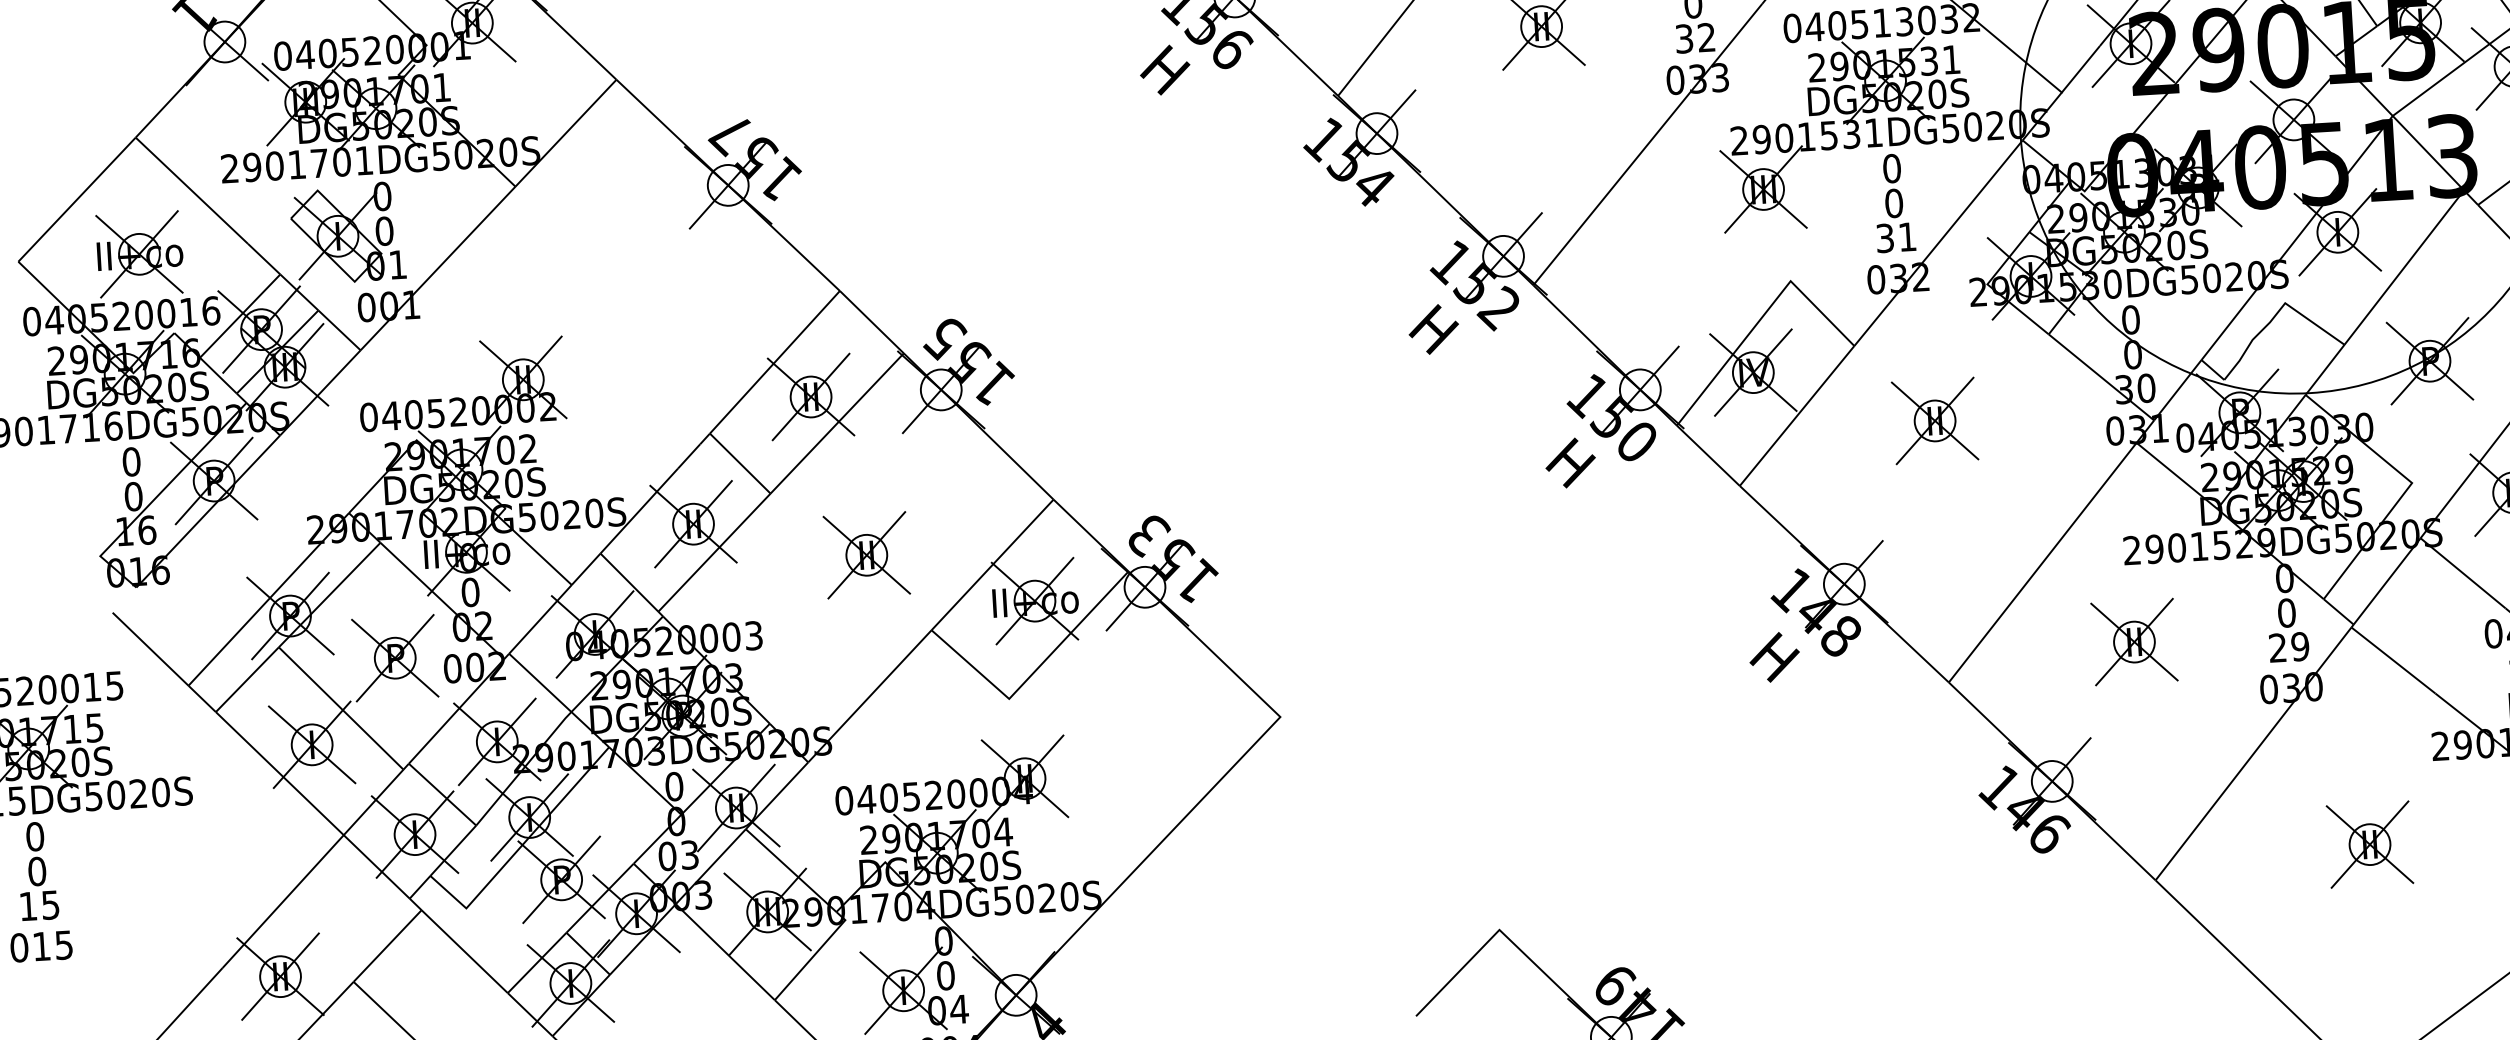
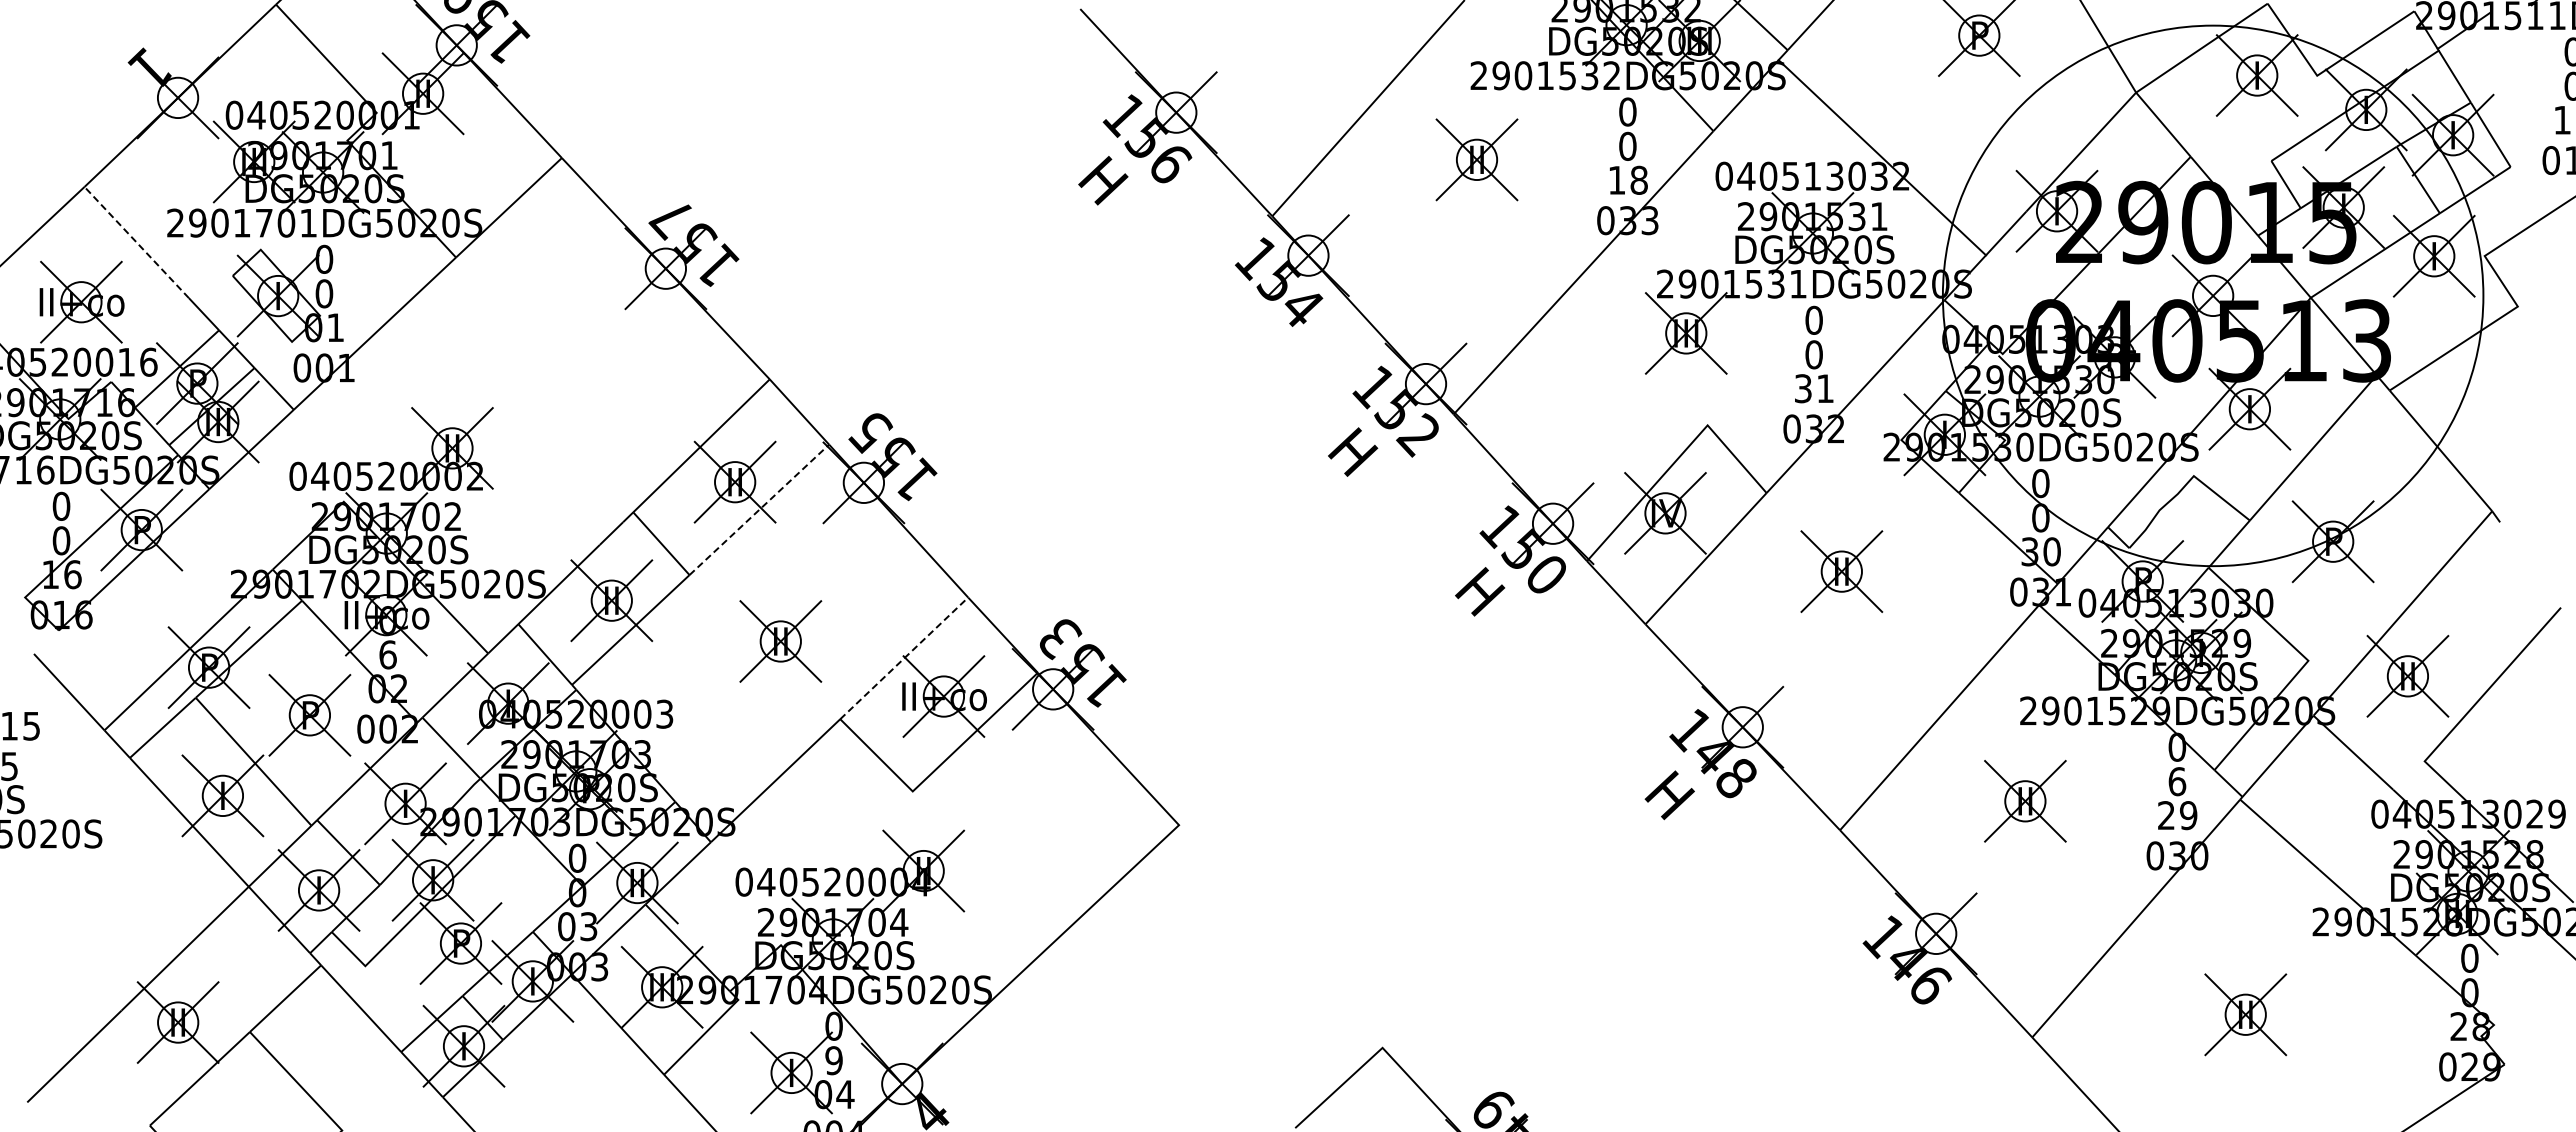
text: (1694, 37) -> (1627, 179), 32 -> 18
line: (191, 190) -> (136, 242), solid -> dashed
line: (837, 423) -> (759, 509), solid -> dashed
line: (992, 565) -> (904, 658), solid -> dashed
text: (470, 592) -> (387, 654), 0 -> 6
text: (2287, 612) -> (2177, 781), 0 -> 6
text: (945, 975) -> (833, 1060), 0 -> 9

